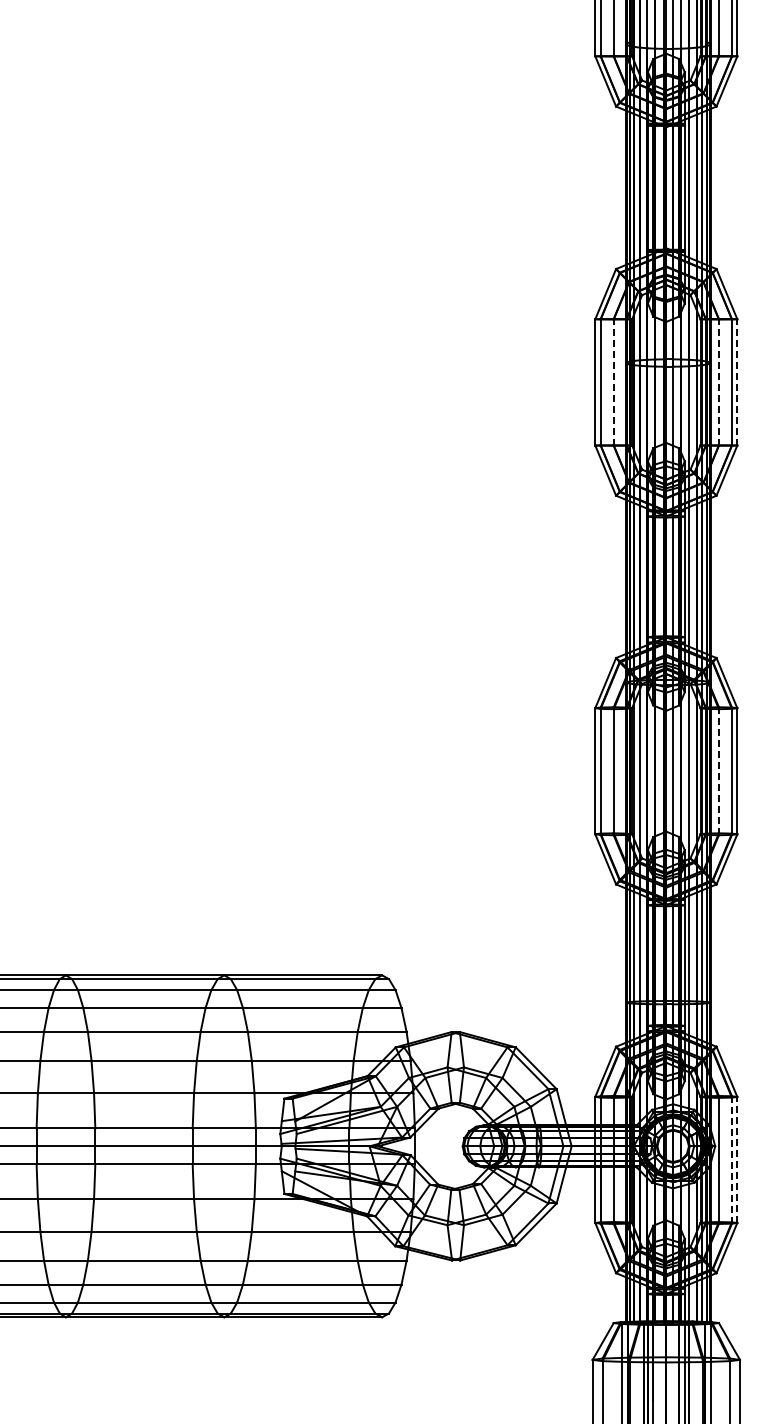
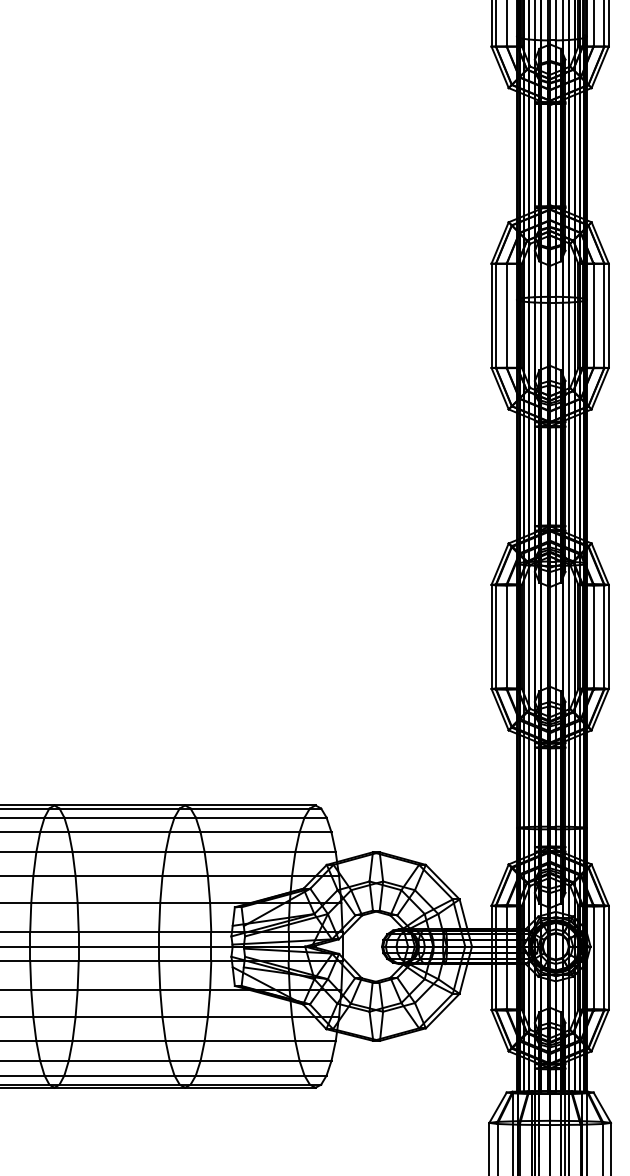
line: (613, 381) -> (506, 315), dashed -> solid
line: (718, 381) -> (593, 315), dashed -> solid
line: (737, 381) -> (608, 315), dashed -> solid
line: (718, 771) -> (593, 637), dashed -> solid
line: (731, 1159) -> (603, 957), dashed -> solid
line: (737, 1159) -> (608, 957), dashed -> solid

